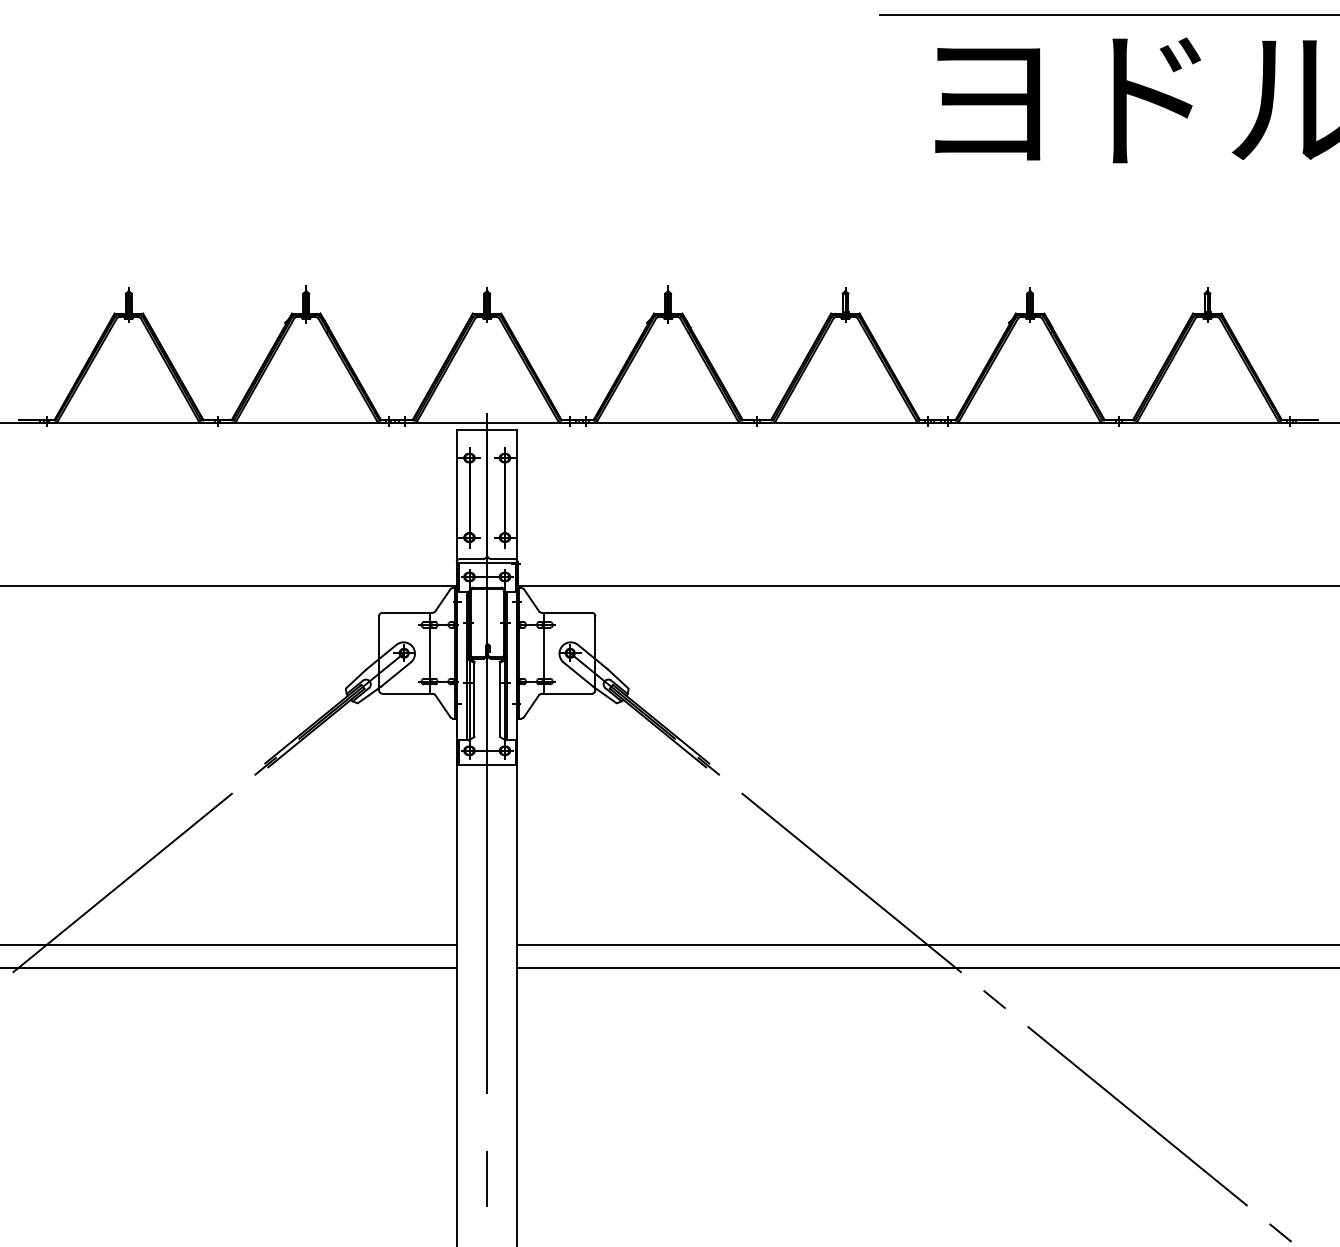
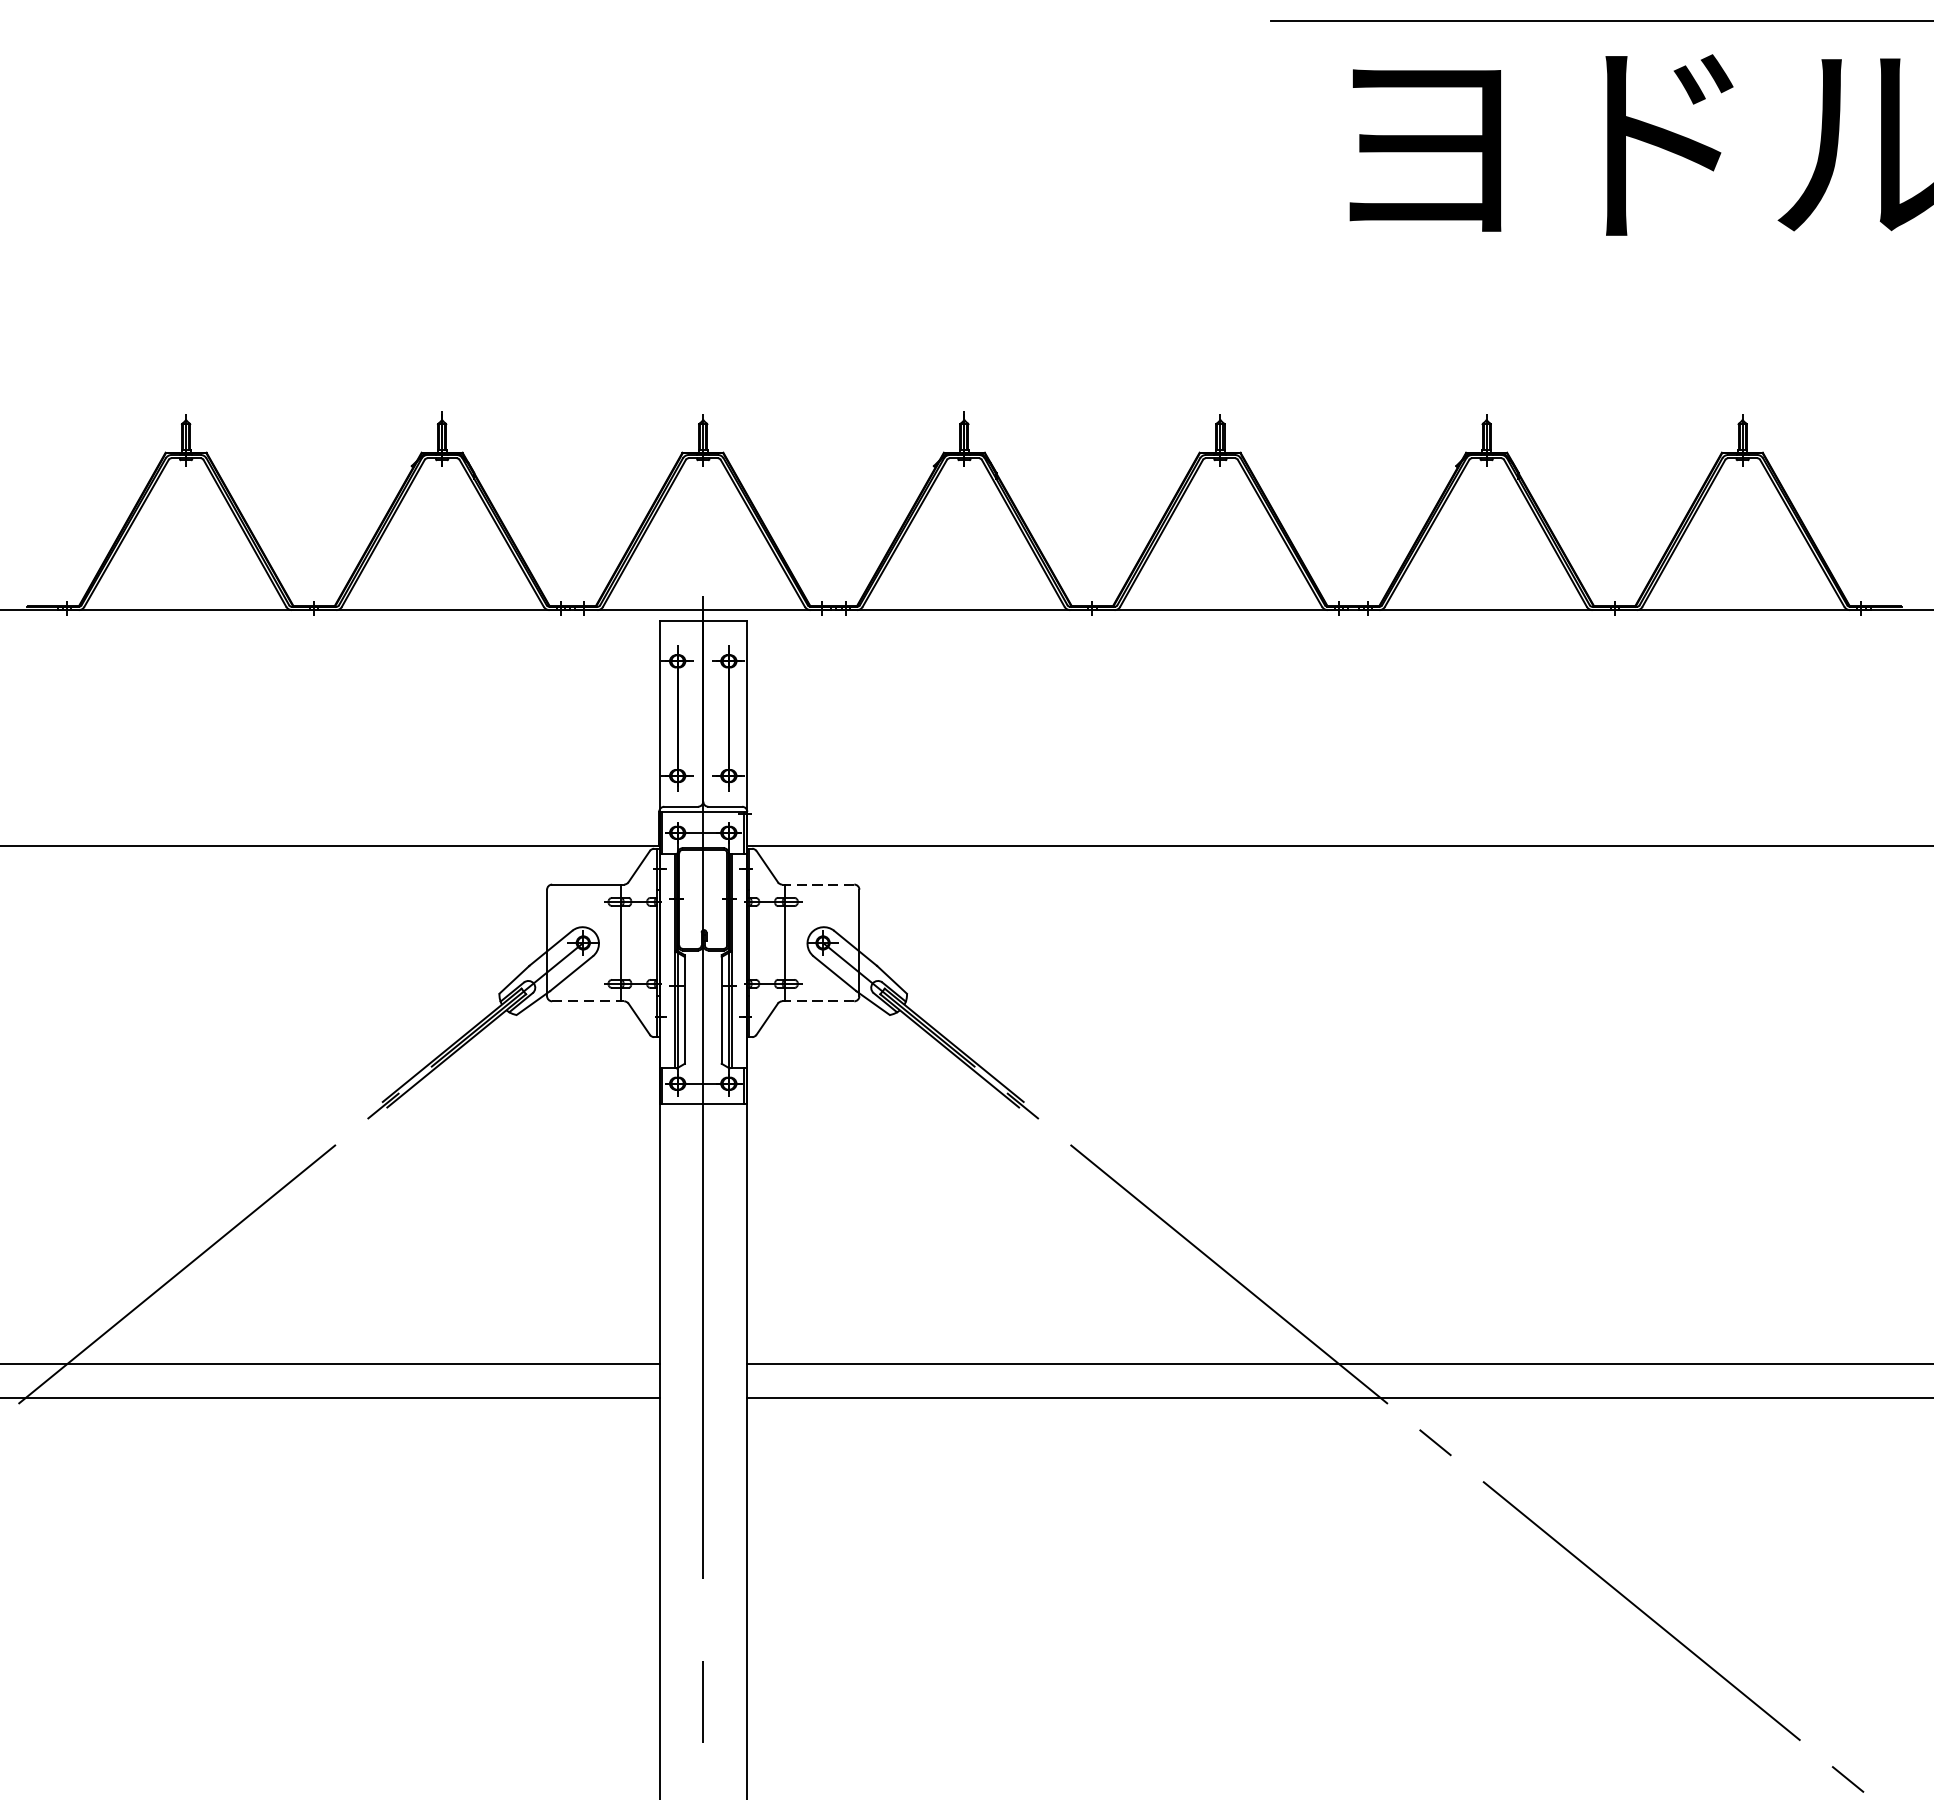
line: (566, 612) -> (817, 884), solid -> dashed
line: (407, 693) -> (588, 1001), solid -> dashed
line: (566, 693) -> (817, 1001), solid -> dashed

